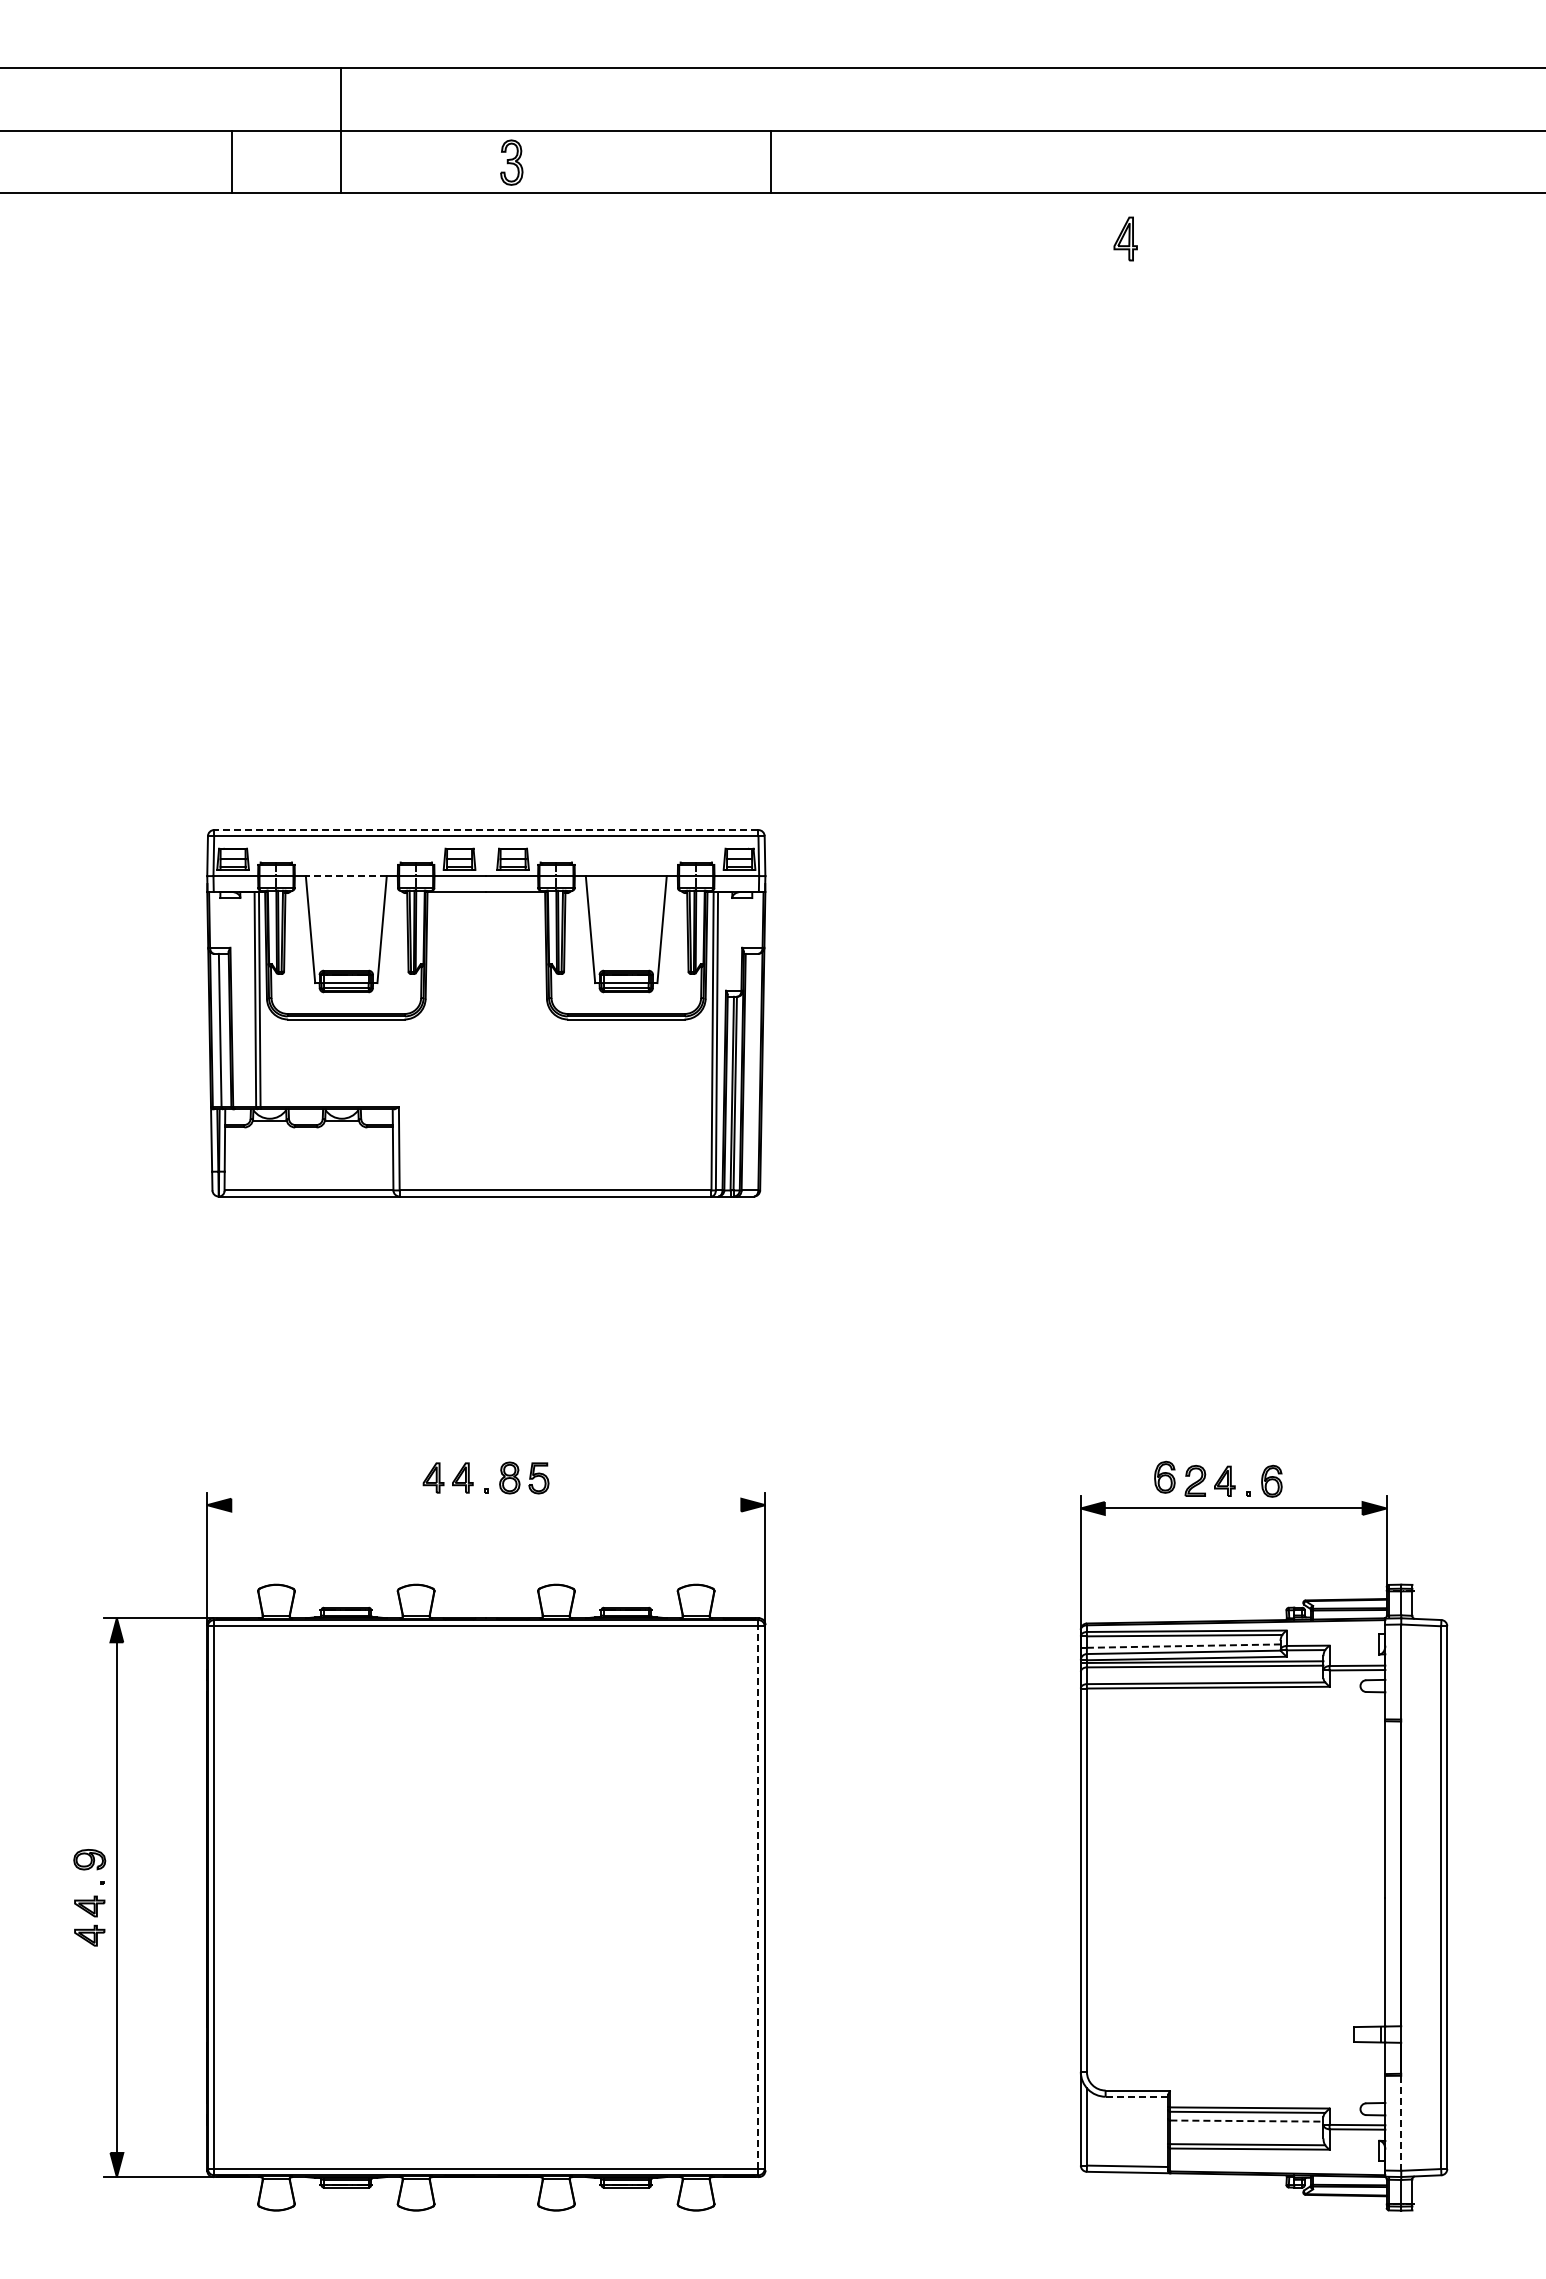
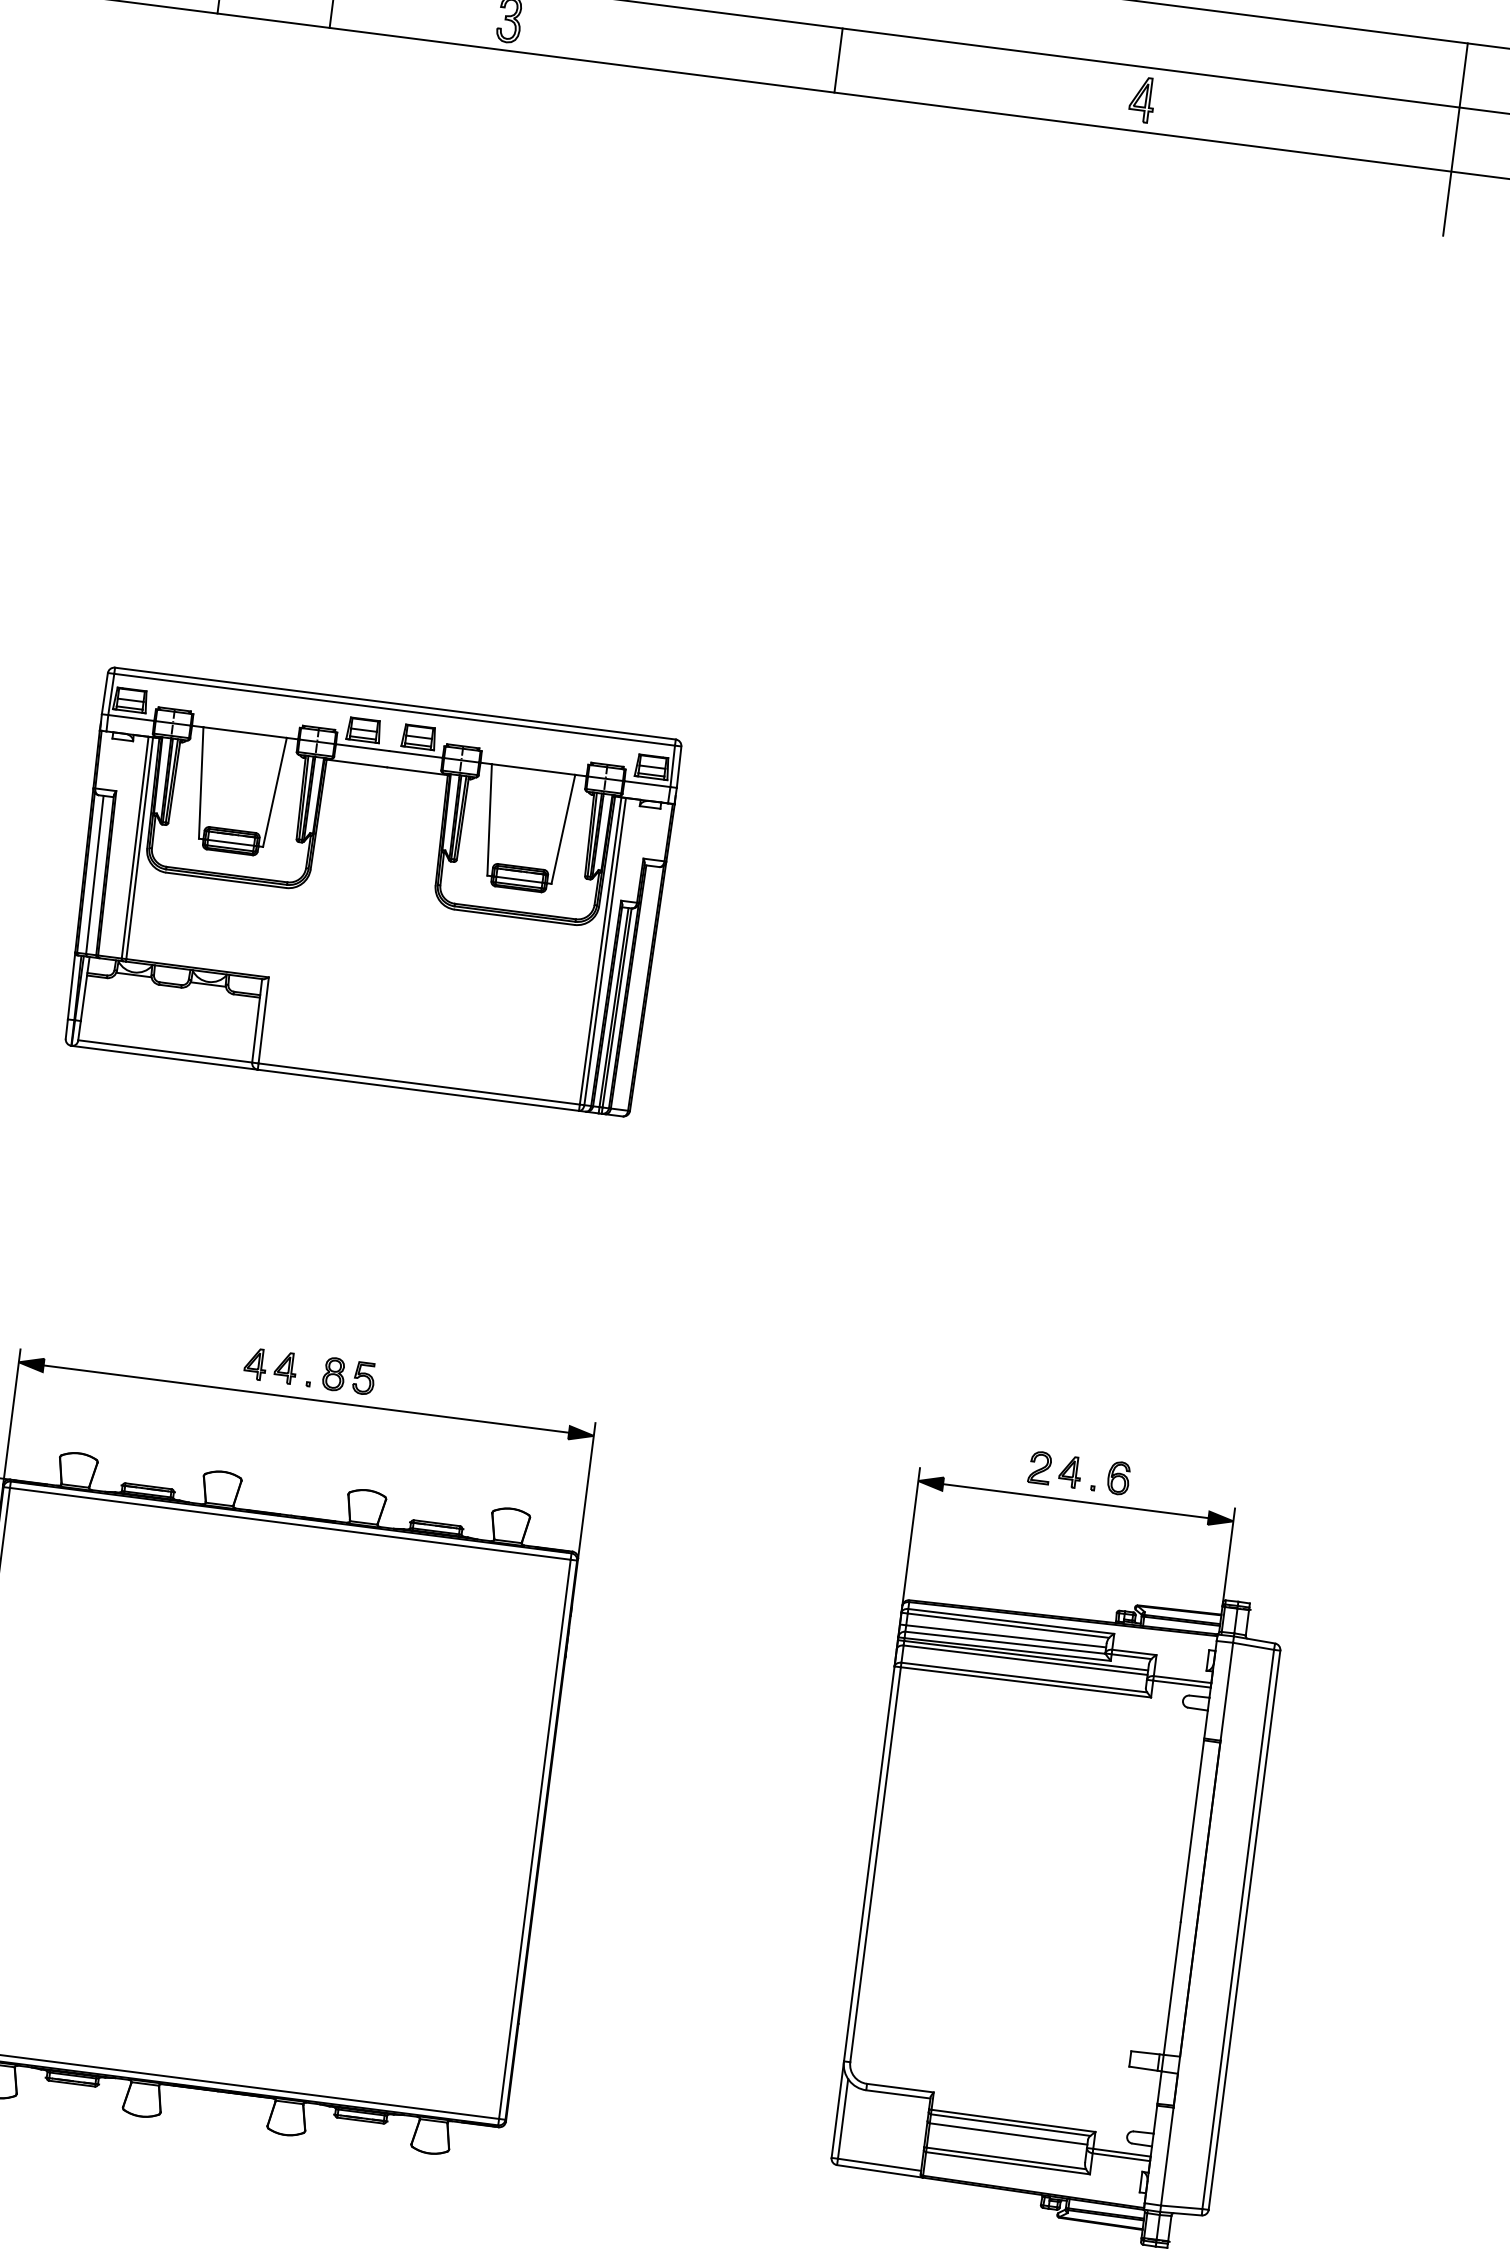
line: (770, 161) -> (838, 60), moved
line: (1429, 161) -> (1455, 139), added
part: (1125, 238) -> (1142, 99), moved
line: (485, 830) -> (394, 703), dashed -> solid
line: (345, 876) -> (244, 732), dashed -> solid
part: (1164, 1476) -> (1008, 1459), removed
line: (486, 1505) -> (306, 1399), added
line: (1183, 1646) -> (1005, 1636), dashed -> solid
line: (758, 1897) -> (534, 1839), dashed -> solid
line: (1137, 2096) -> (899, 2094), dashed -> solid
line: (1246, 2121) -> (1008, 2134), dashed -> solid
line: (1401, 2123) -> (1167, 2156), dashed -> solid

